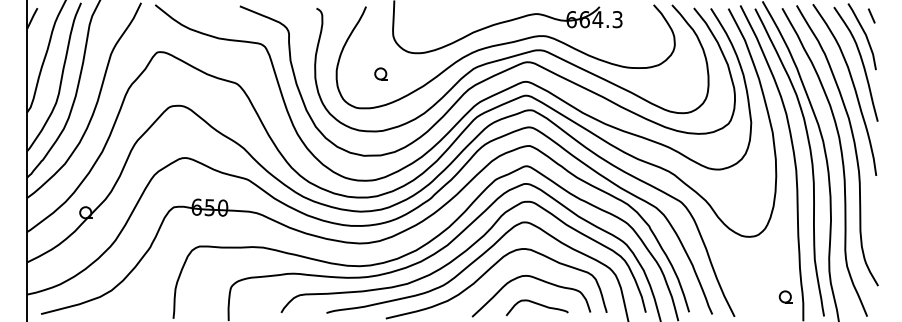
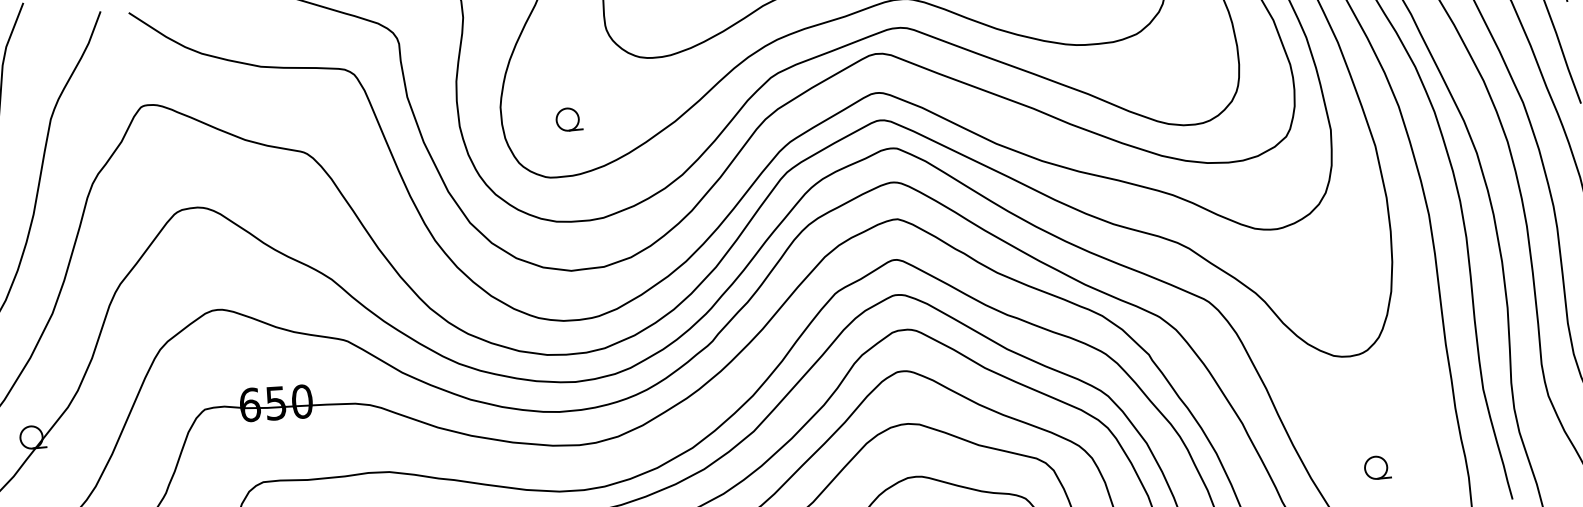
part: (380, 73) -> (567, 118), moved
part: (785, 296) -> (1376, 466), moved

